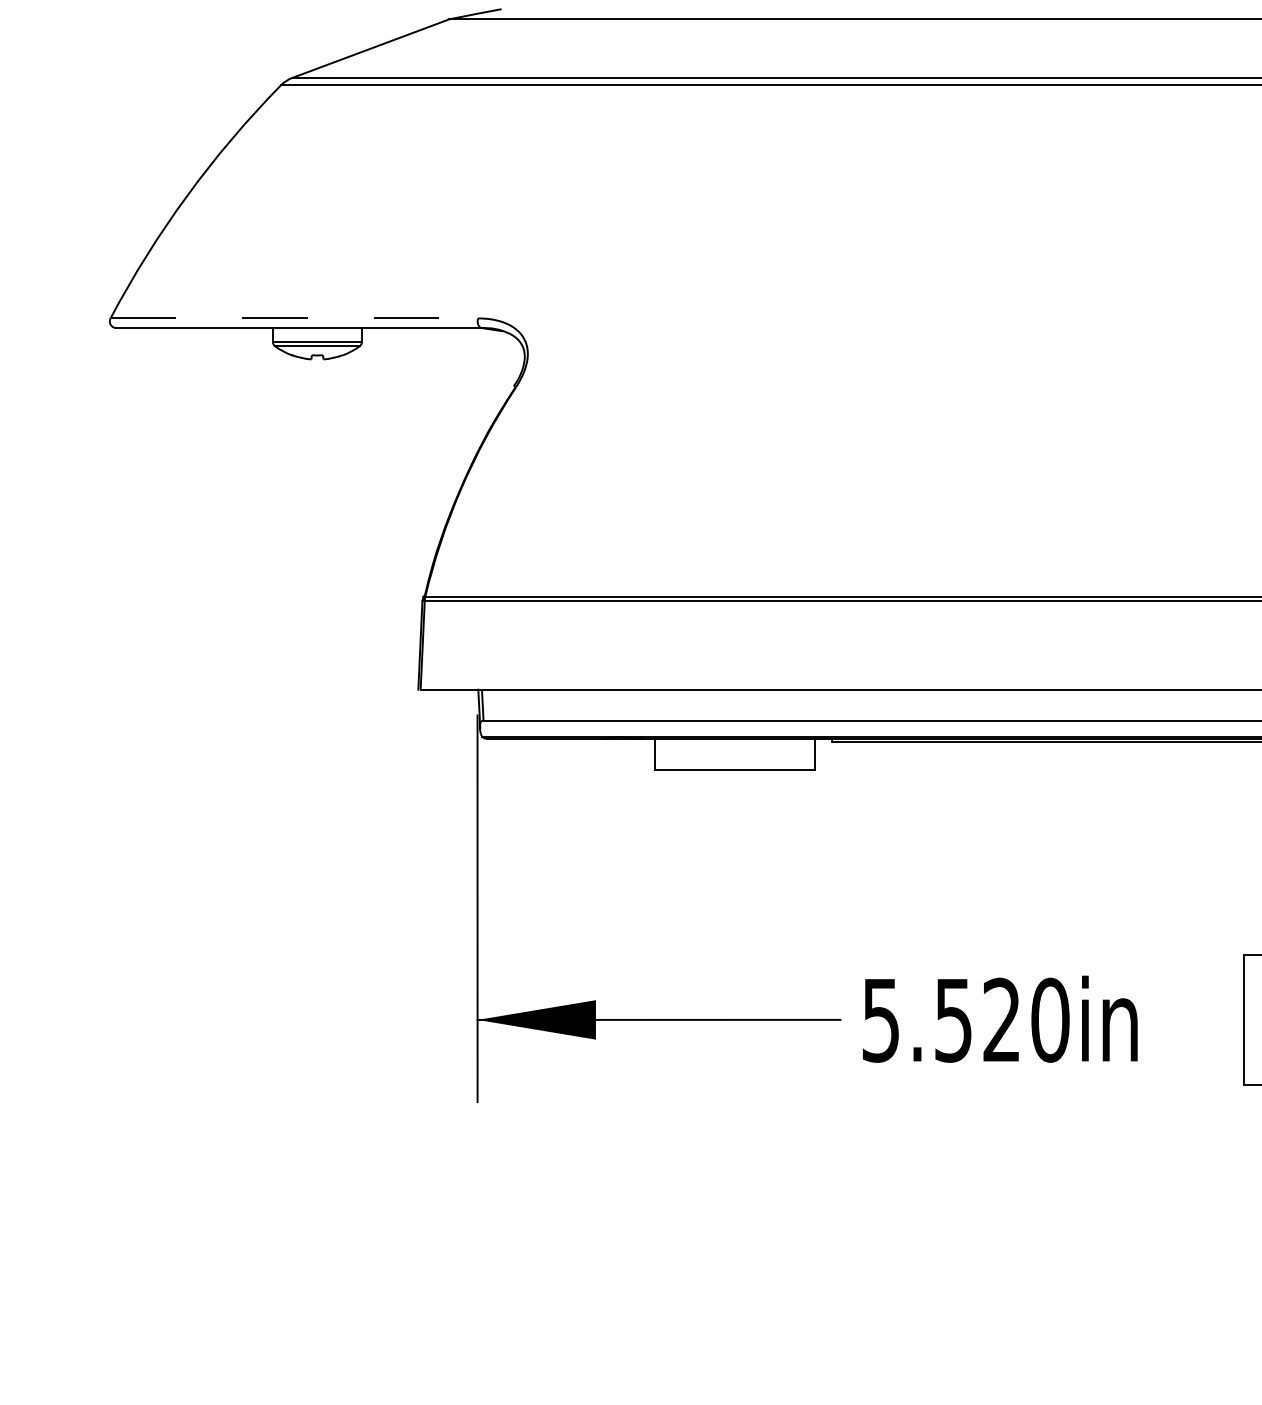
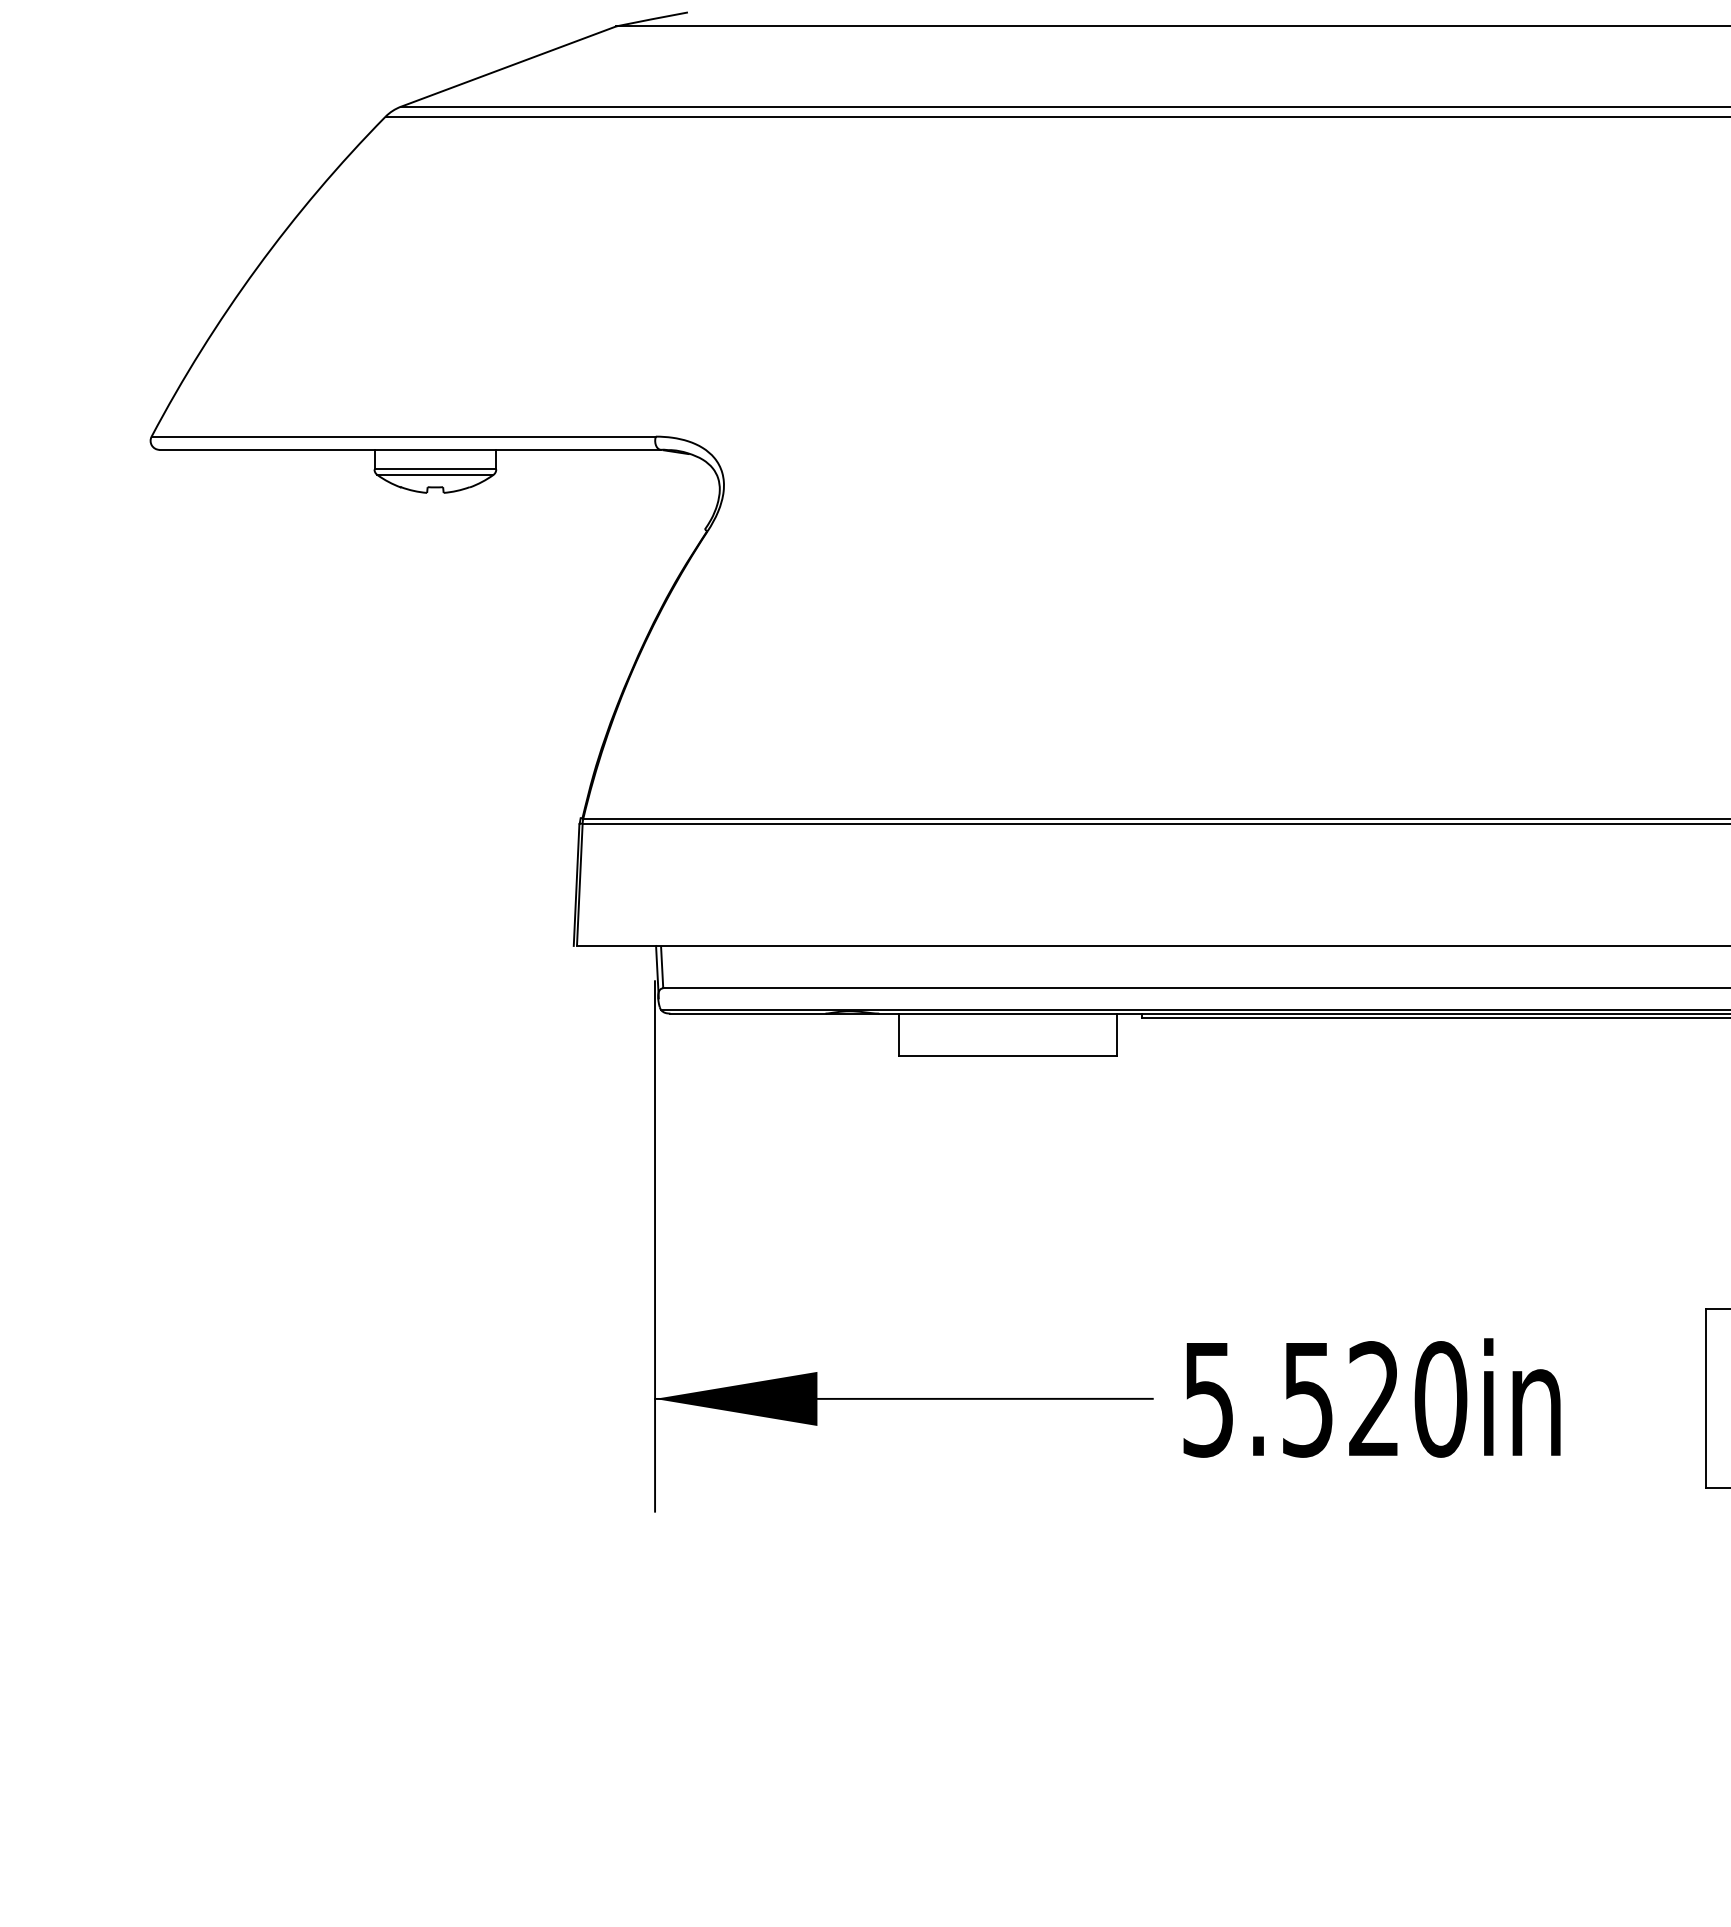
line: (294, 318) -> (404, 436), dashed -> solid

